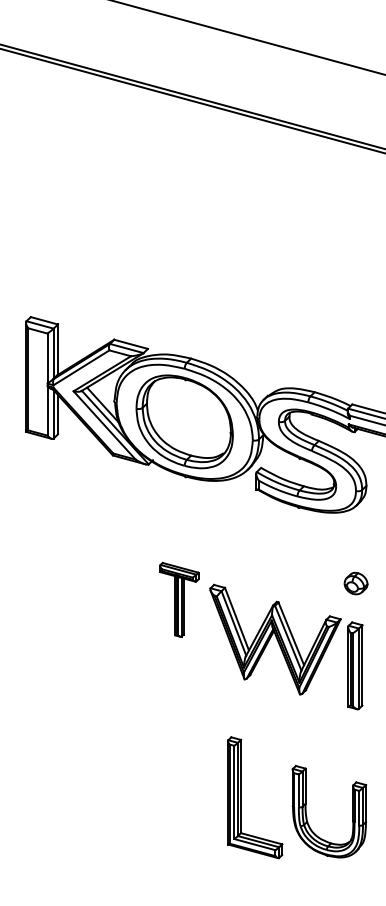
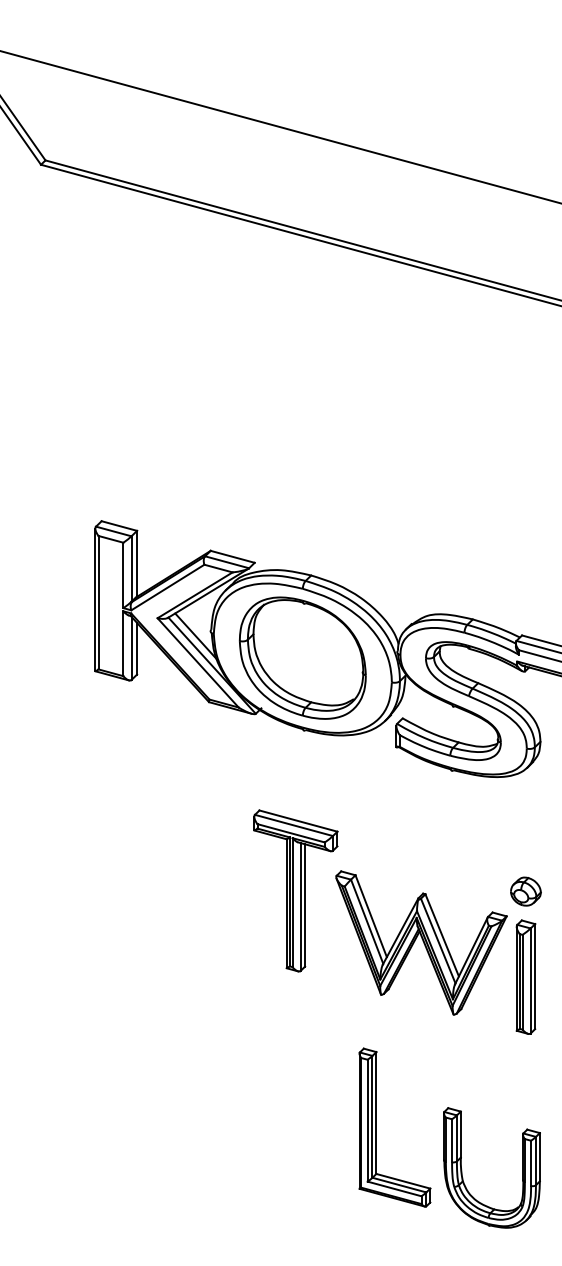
part: (355, 583) -> (525, 891), moved
part: (179, 599) -> (295, 890), size x1.67
part: (241, 797) -> (376, 1127), moved

